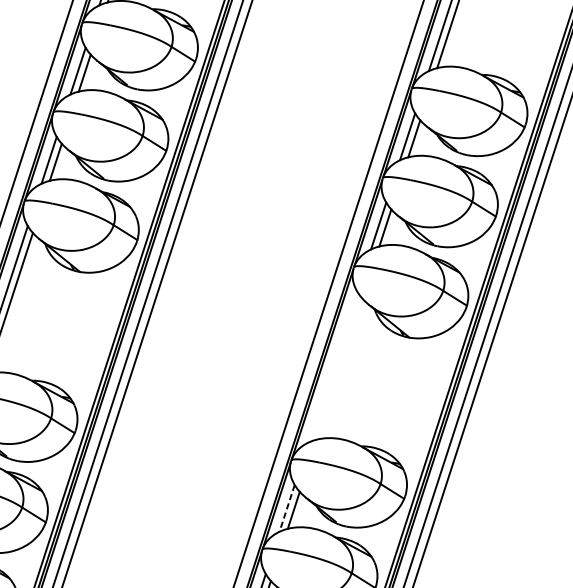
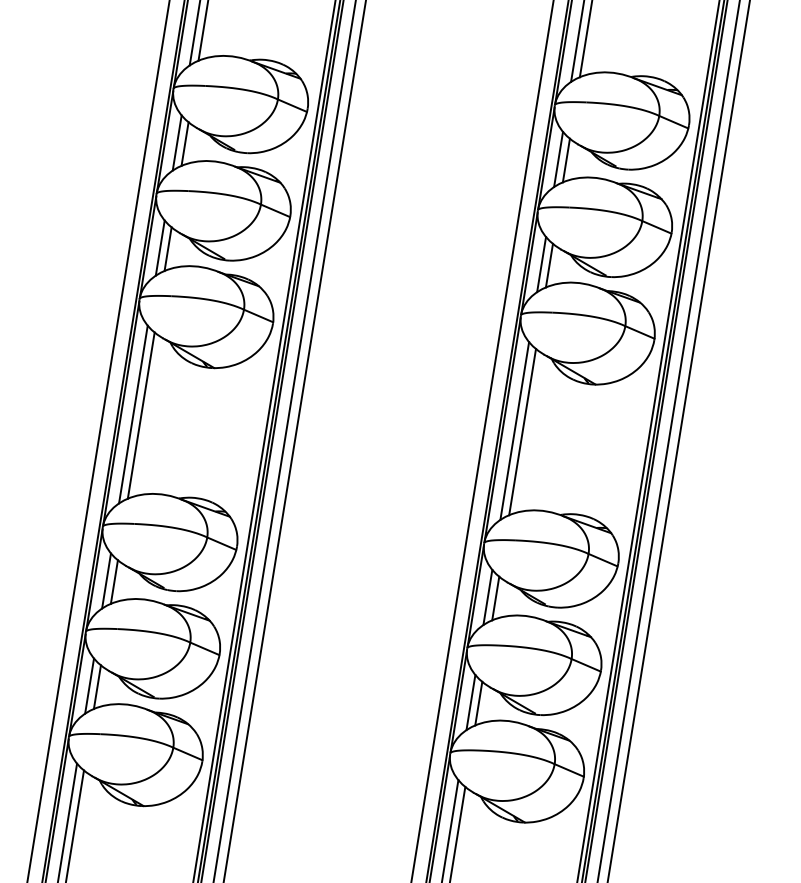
line: (332, 366) -> (514, 430), added
line: (339, 368) -> (522, 431), added
line: (286, 508) -> (487, 597), dashed -> solid

